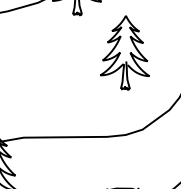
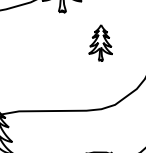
part: (124, 52) -> (100, 42), size x0.6

